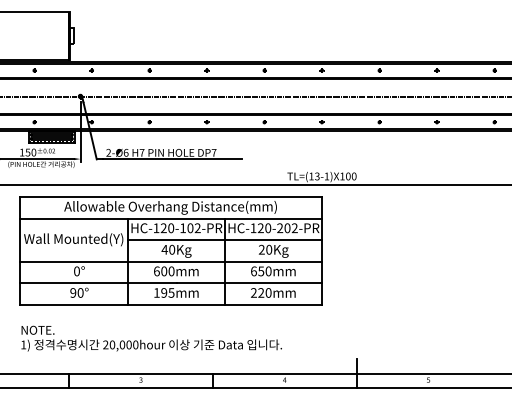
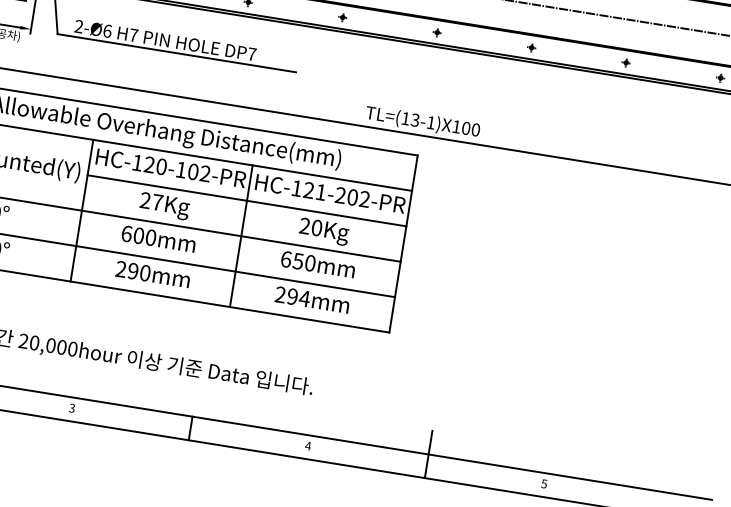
text: (268, 228) -> (321, 192), HC-120-202-PR -> HC-121-202-PR
text: (168, 249) -> (151, 201), 40Kg -> 27Kg
text: (163, 292) -> (132, 270), 195mm -> 290mm
text: (264, 292) -> (298, 296), 220mm -> 294mm

